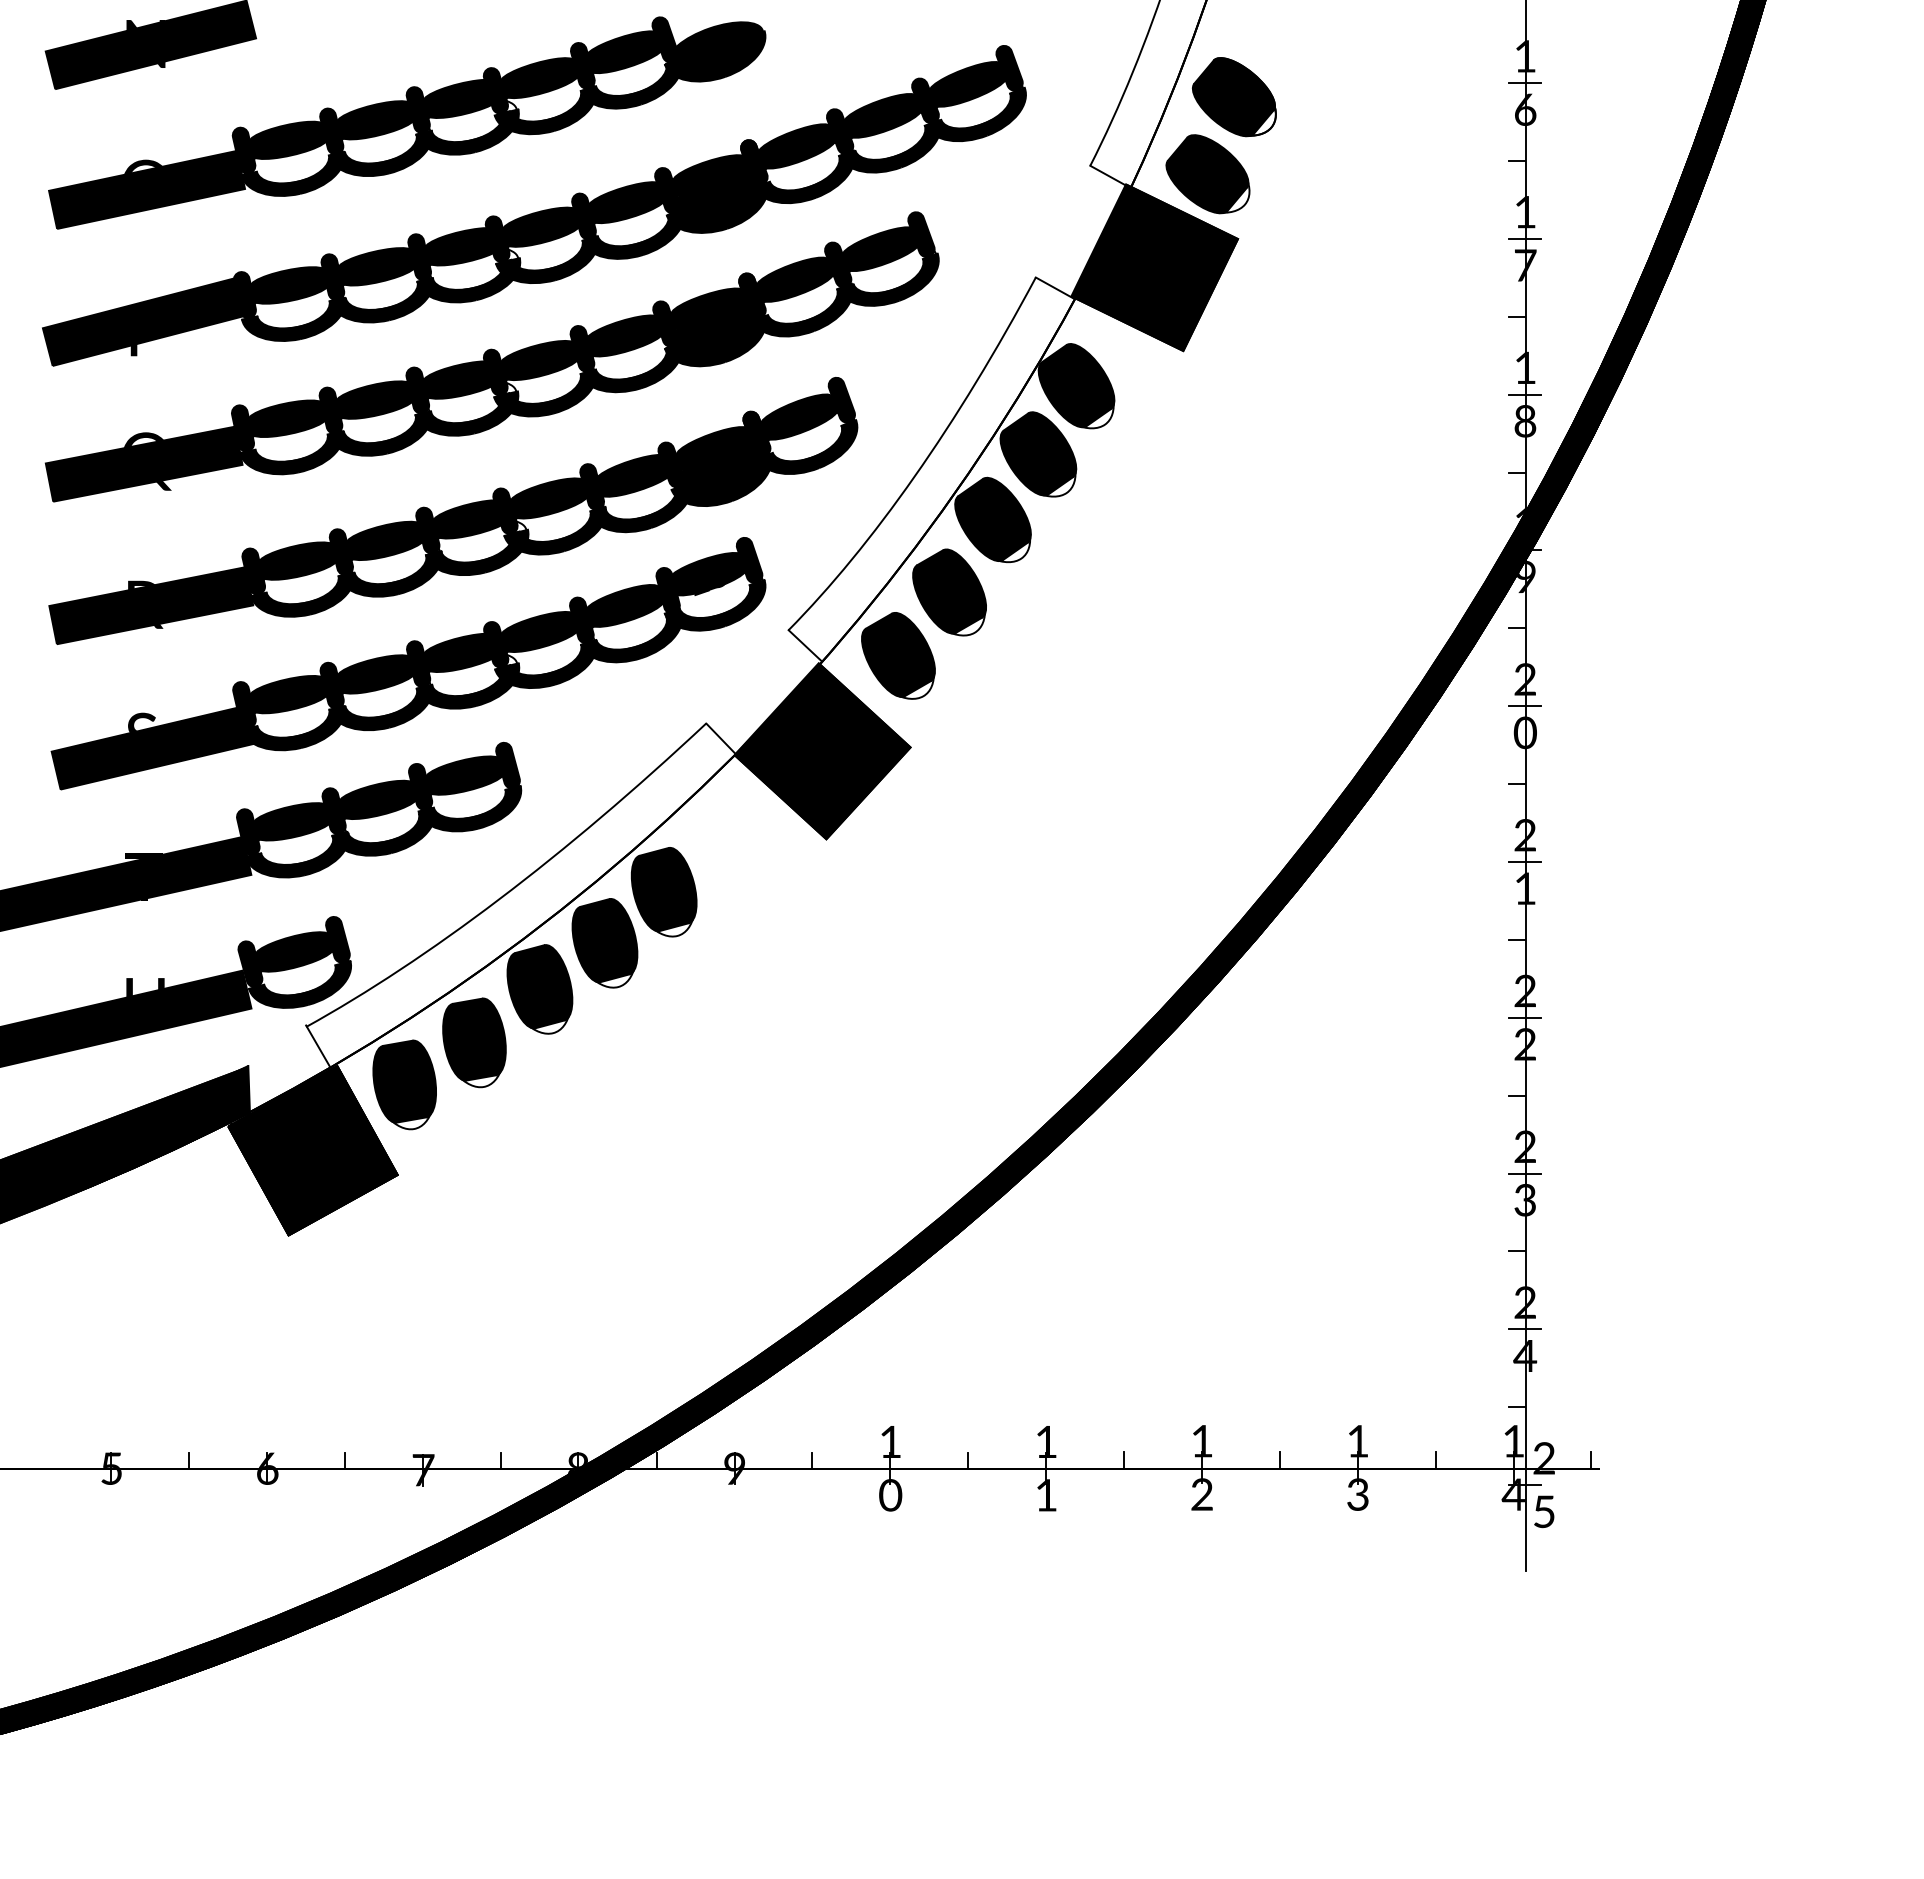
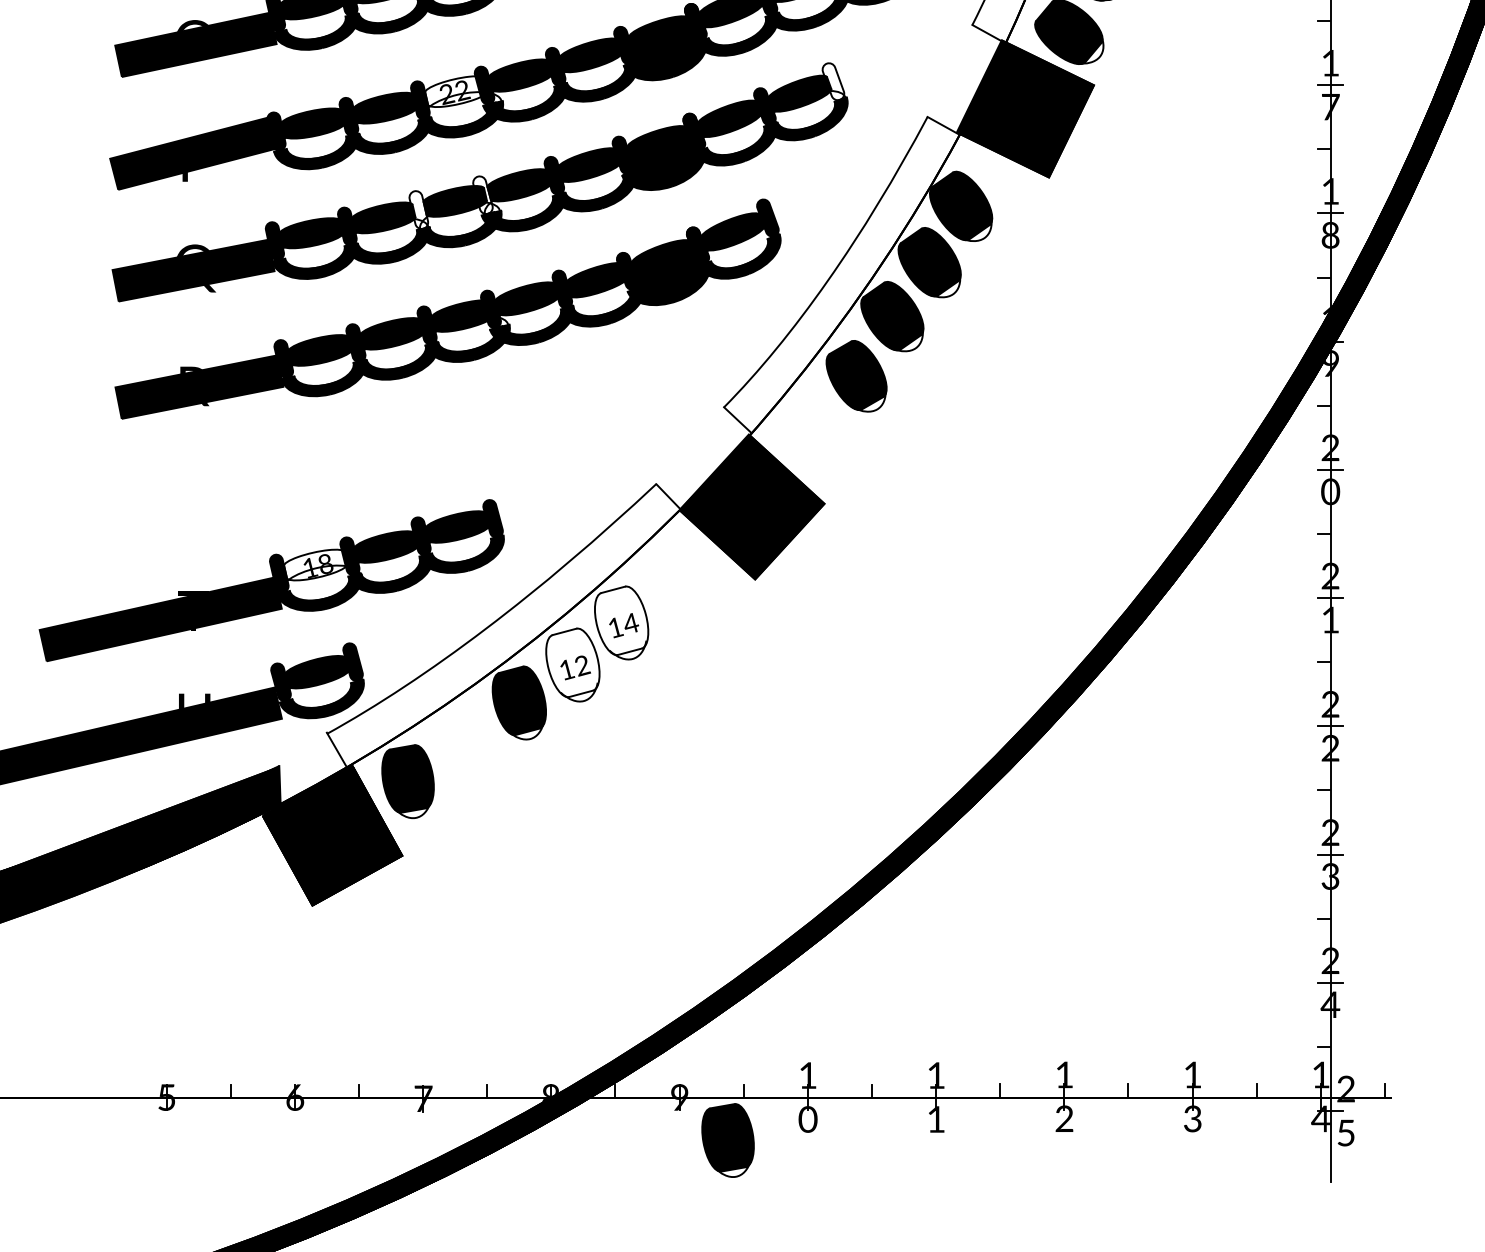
fill: (921, 234) -> (833, 81), removed
fill: (463, 246) -> (456, 91), removed
fill: (495, 372) -> (482, 195), removed
fill: (417, 390) -> (418, 209), removed
part: (898, 655) -> (814, 428), removed
part: (408, 663) -> (411, 434), removed
fill: (292, 821) -> (315, 564), removed
fill: (663, 889) -> (621, 620), removed
fill: (604, 940) -> (572, 662), removed
part: (474, 1042) -> (728, 1140), moved

